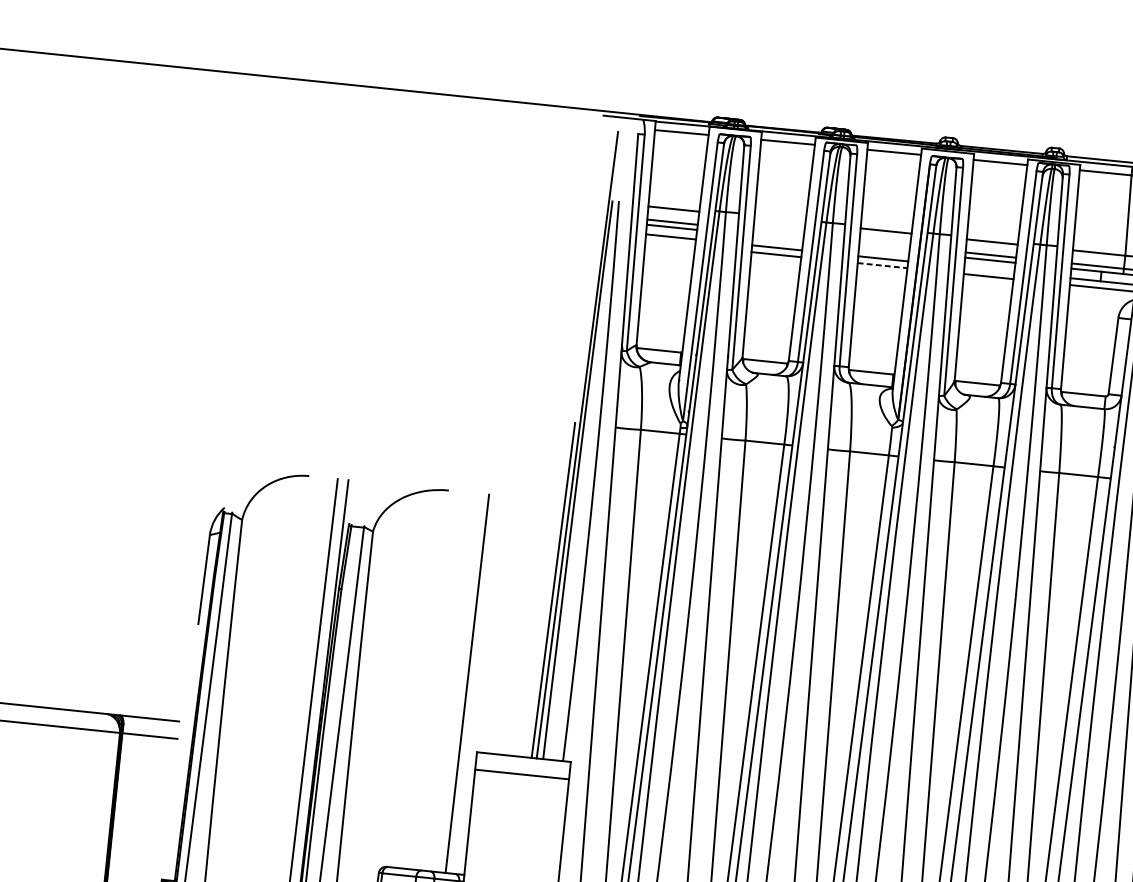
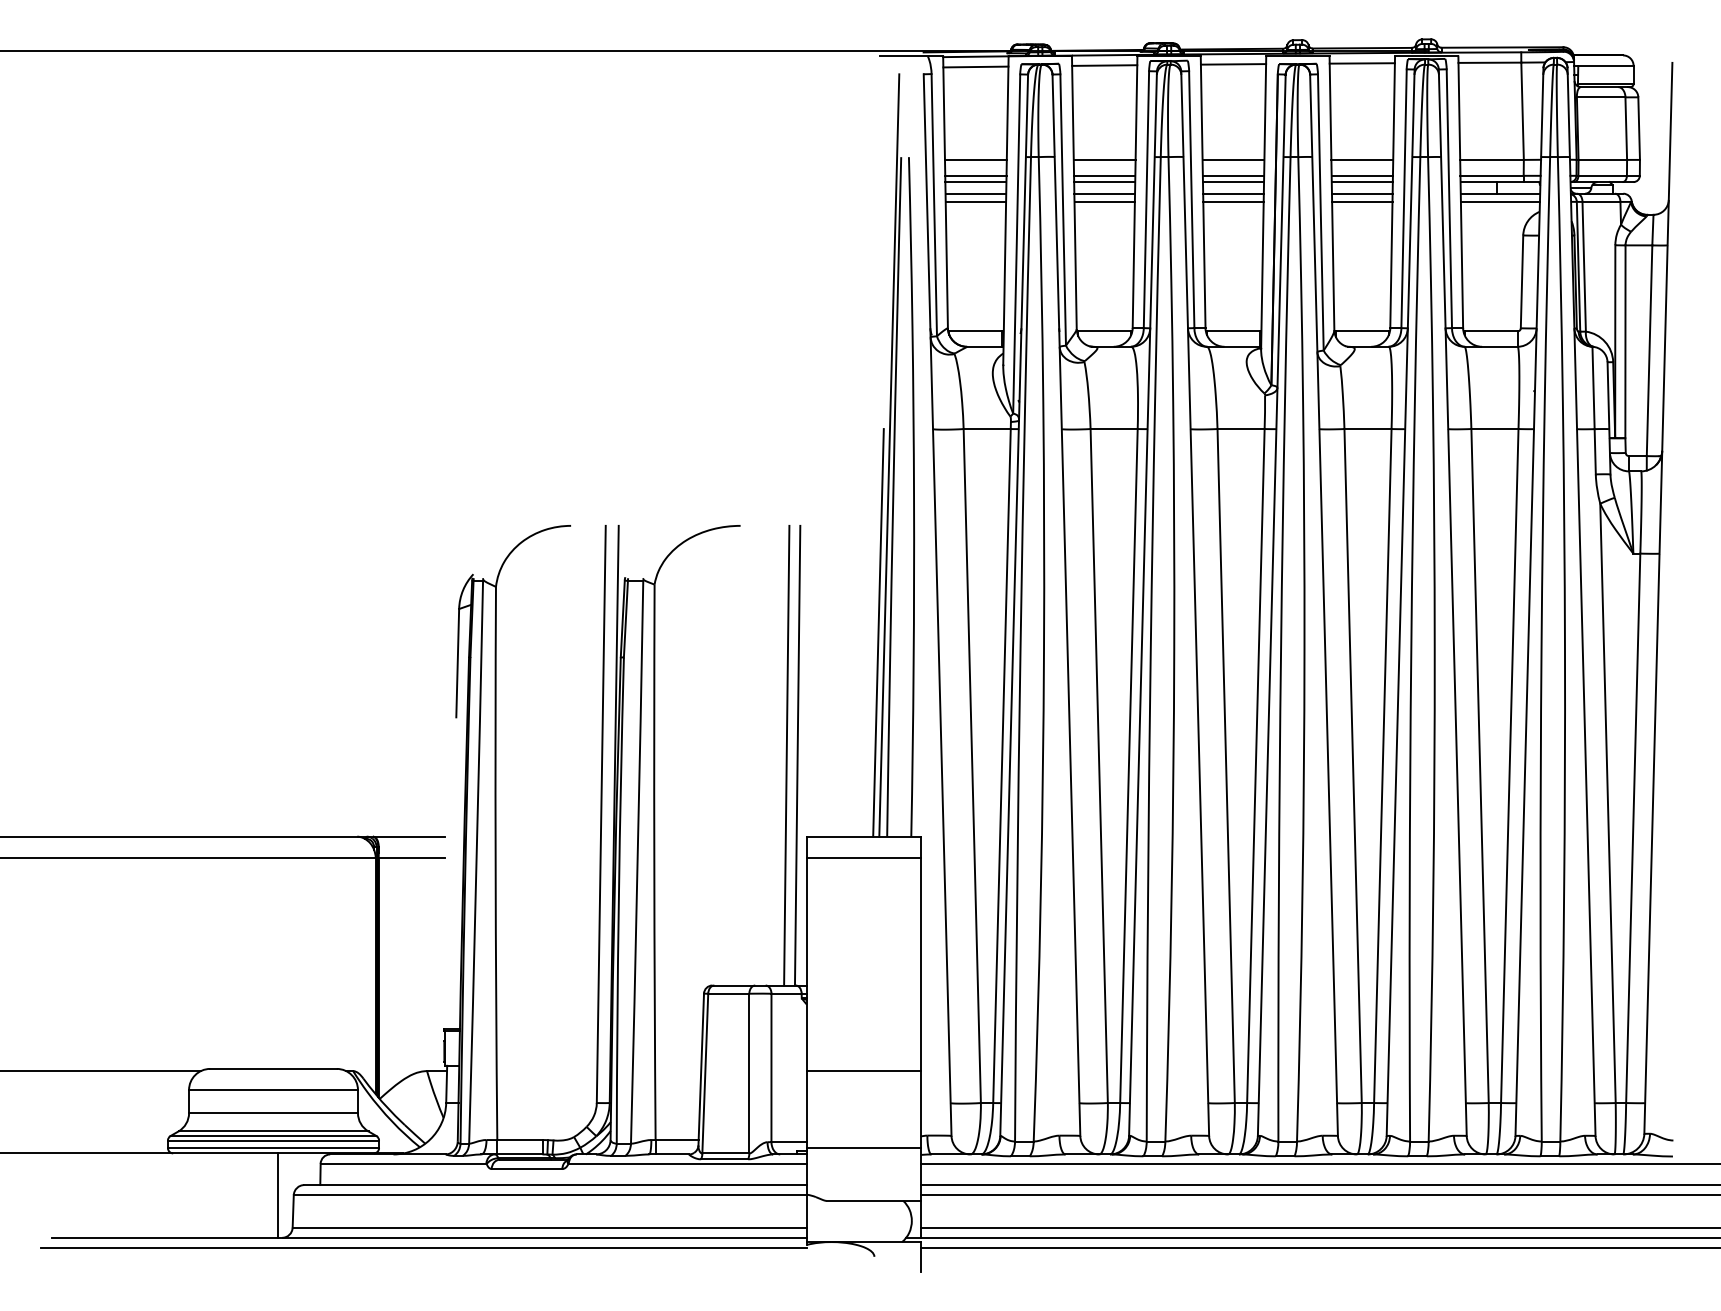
line: (779, 219) -> (1104, 159), added
line: (778, 232) -> (1104, 175), added
line: (777, 238) -> (1104, 182), added
line: (670, 243) -> (975, 201), added
line: (884, 243) -> (1233, 175), added
line: (884, 249) -> (1233, 182), added
line: (883, 265) -> (1234, 201), dashed -> solid
line: (988, 269) -> (1361, 193), added
line: (476, 684) -> (797, 755), added

